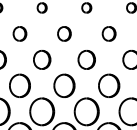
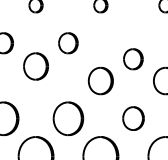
part: (108, 33) -> (132, 58), moved
part: (42, 59) -> (36, 65), moved
part: (109, 85) -> (133, 118), size x0.7

